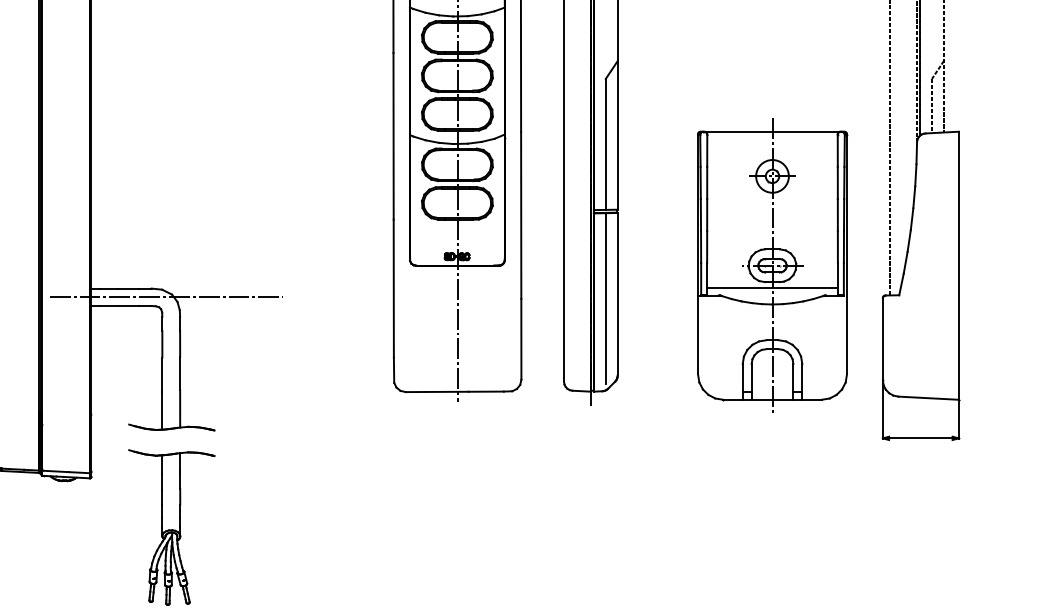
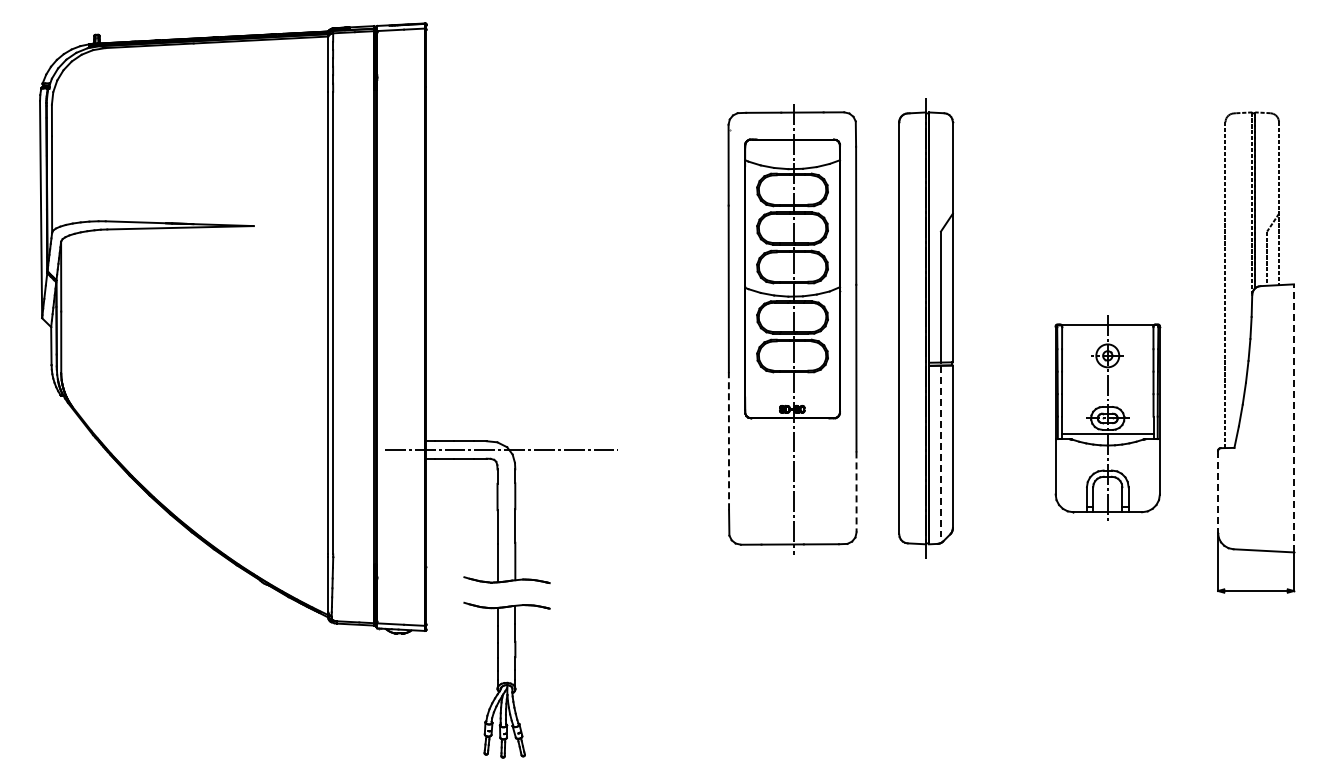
line: (958, 264) -> (1293, 417), solid -> dashed
part: (772, 265) -> (1107, 418), size x0.7
line: (393, 287) -> (728, 440), solid -> dashed
line: (605, 298) -> (940, 451), solid -> dashed
line: (521, 339) -> (856, 492), solid -> dashed
line: (883, 339) -> (1218, 492), solid -> dashed

